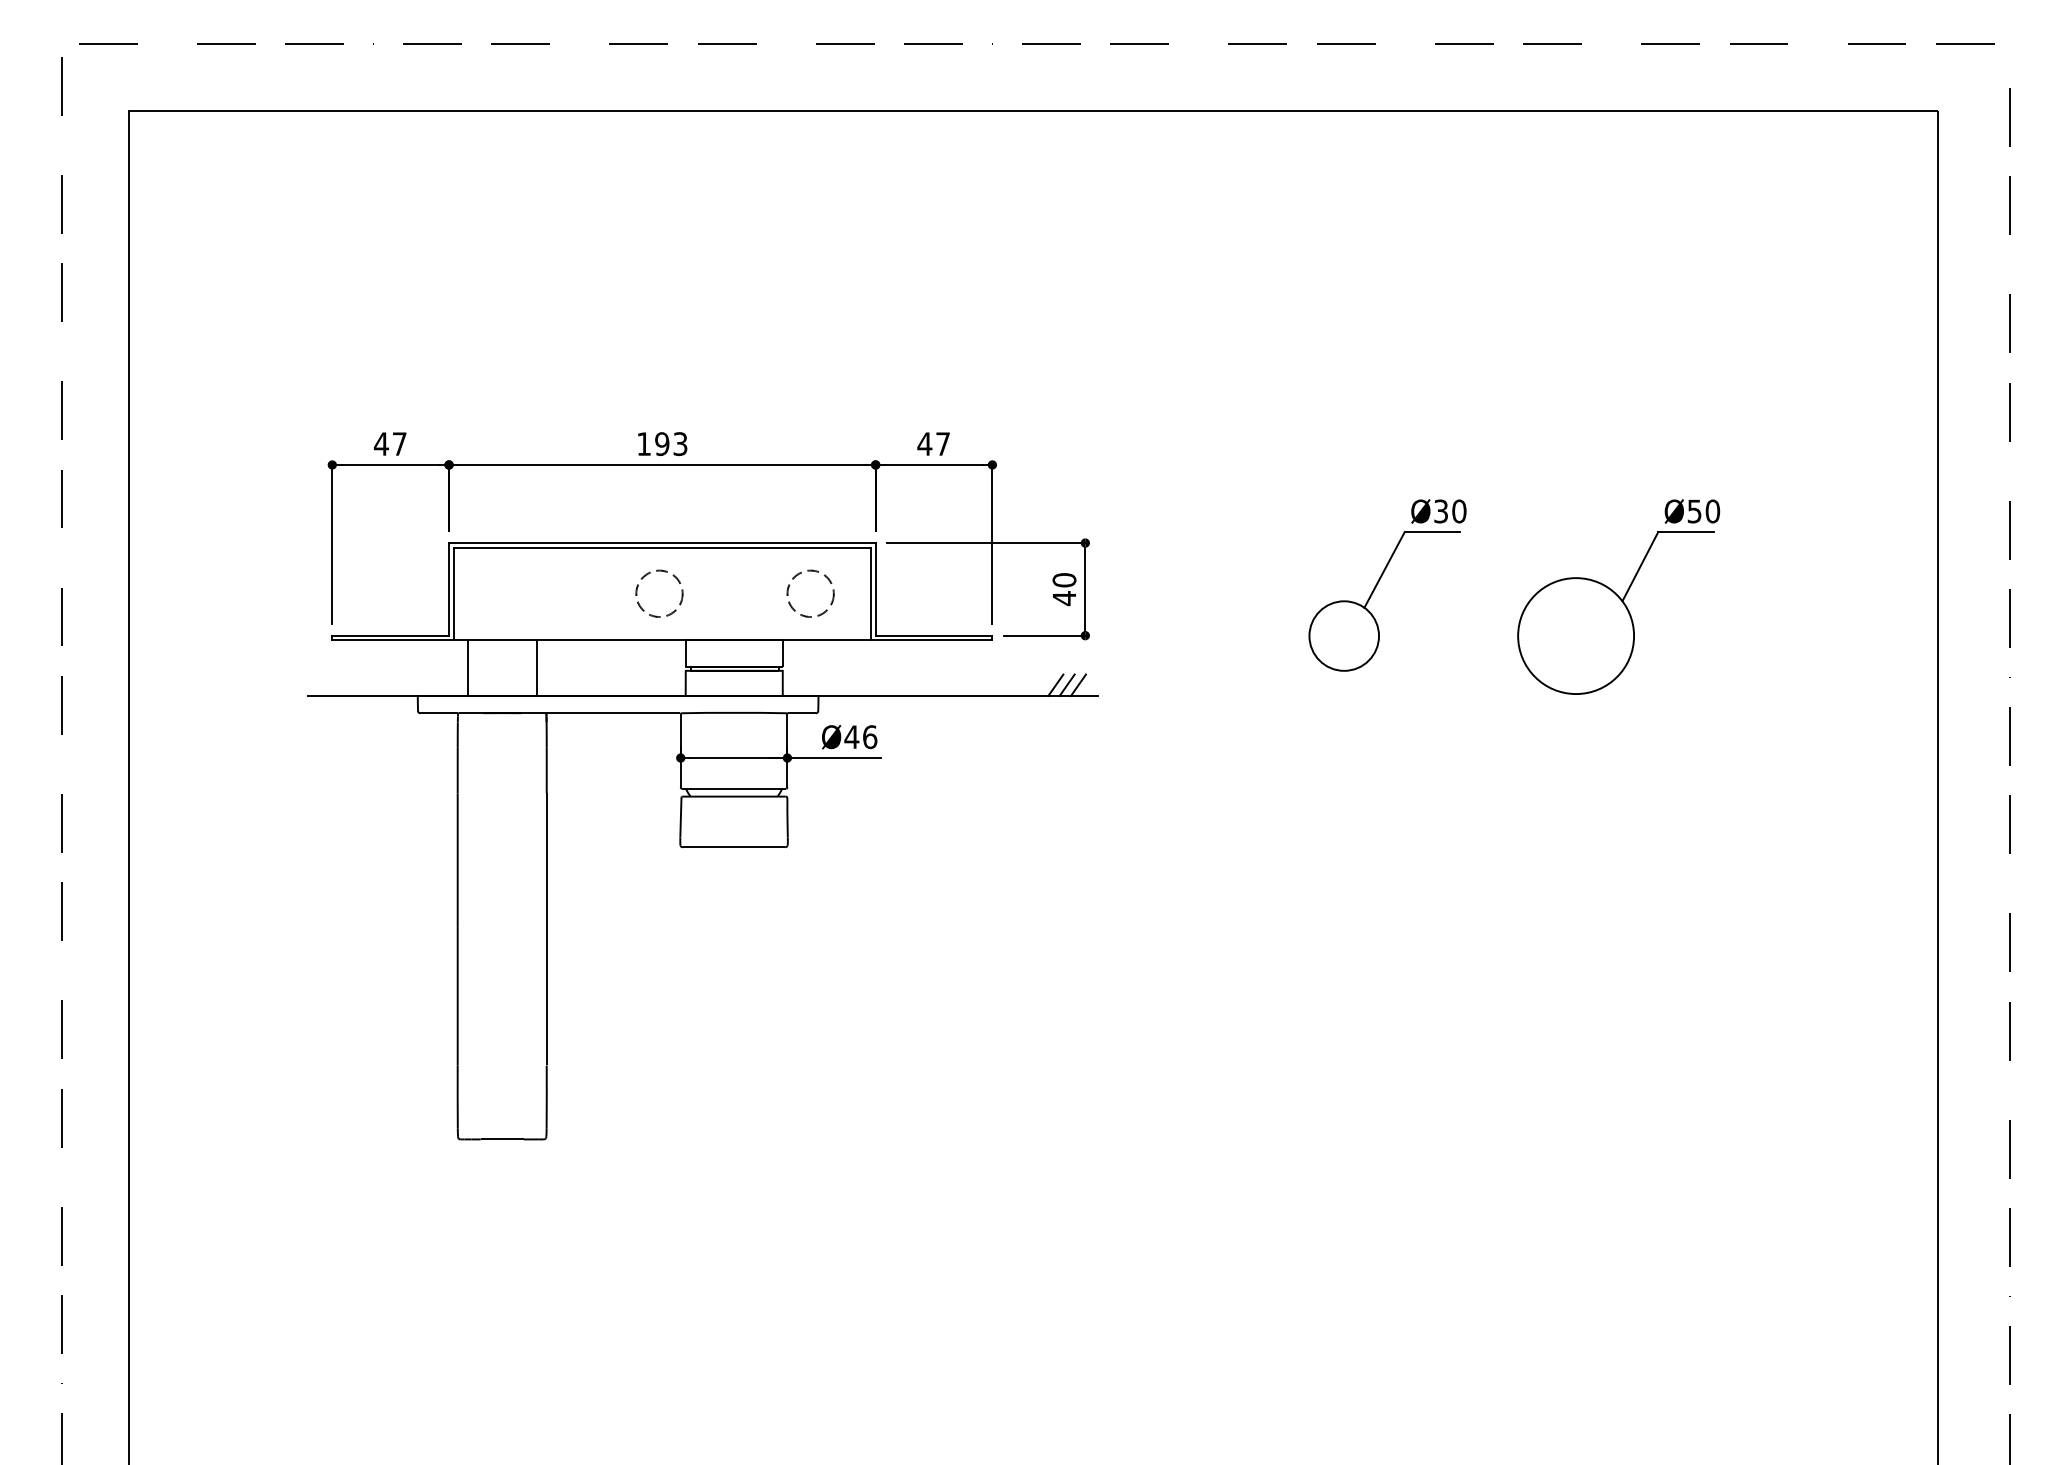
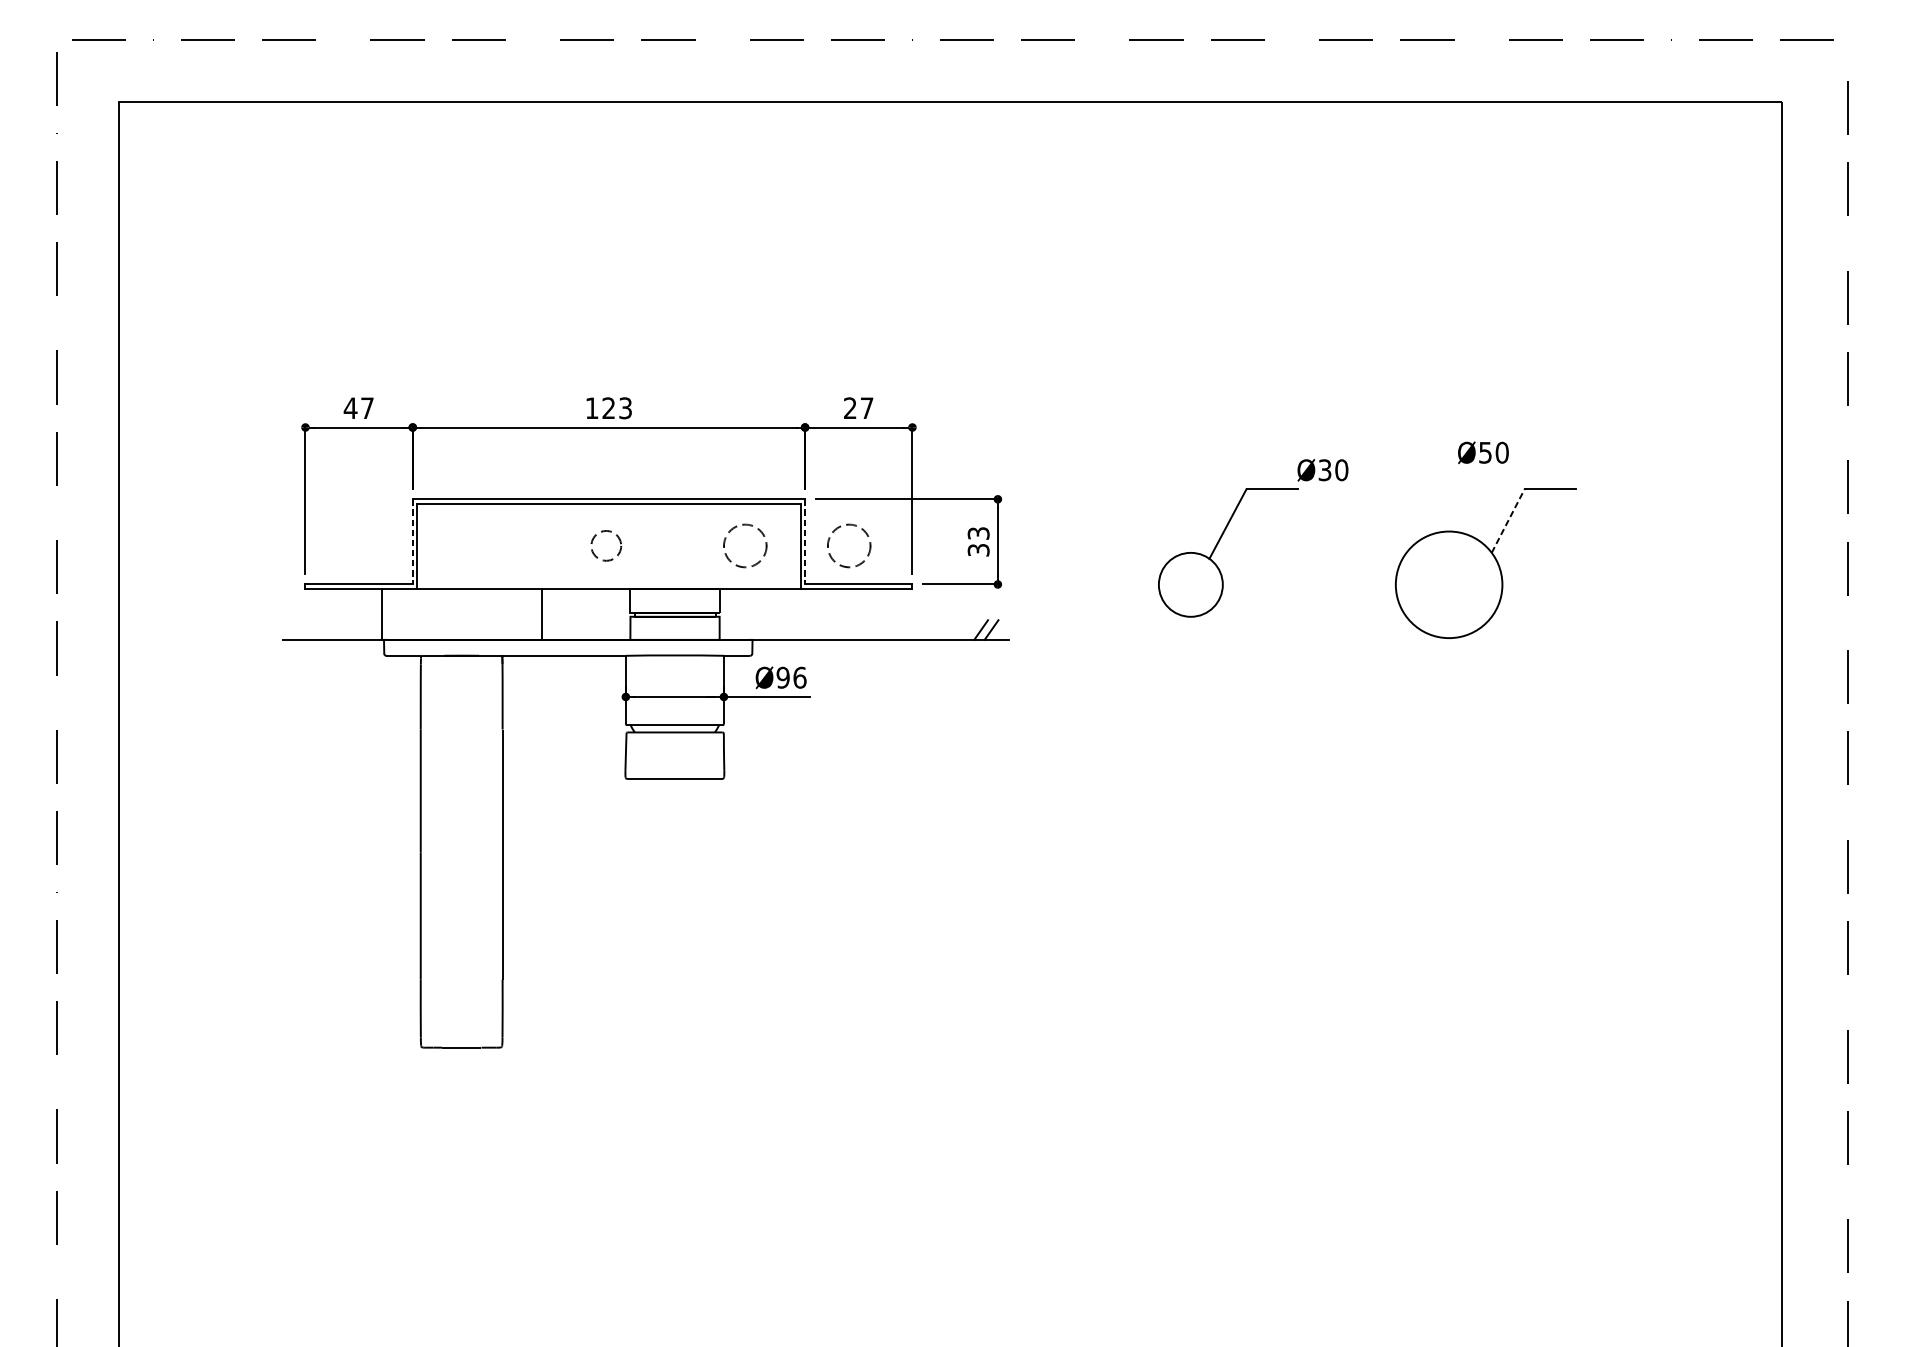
text: (924, 443) -> (849, 407), 47 -> 27
text: (662, 444) -> (609, 408), 193 -> 123
text: (1692, 511) -> (1483, 452), moved
line: (1640, 566) -> (1508, 520), solid -> dashed
line: (449, 589) -> (413, 542), solid -> dashed
line: (875, 589) -> (804, 542), solid -> dashed
text: (1064, 589) -> (978, 542), 40 -> 33
circle: (659, 593) -> (606, 545), size x0.7
circle: (923, 593) -> (849, 545), added
part: (1373, 593) -> (1217, 545), moved
line: (467, 667) -> (381, 613), moved
line: (537, 667) -> (541, 613), moved
line: (1055, 684) -> (970, 629), removed
text: (851, 737) -> (782, 678), Ø46 -> Ø96

